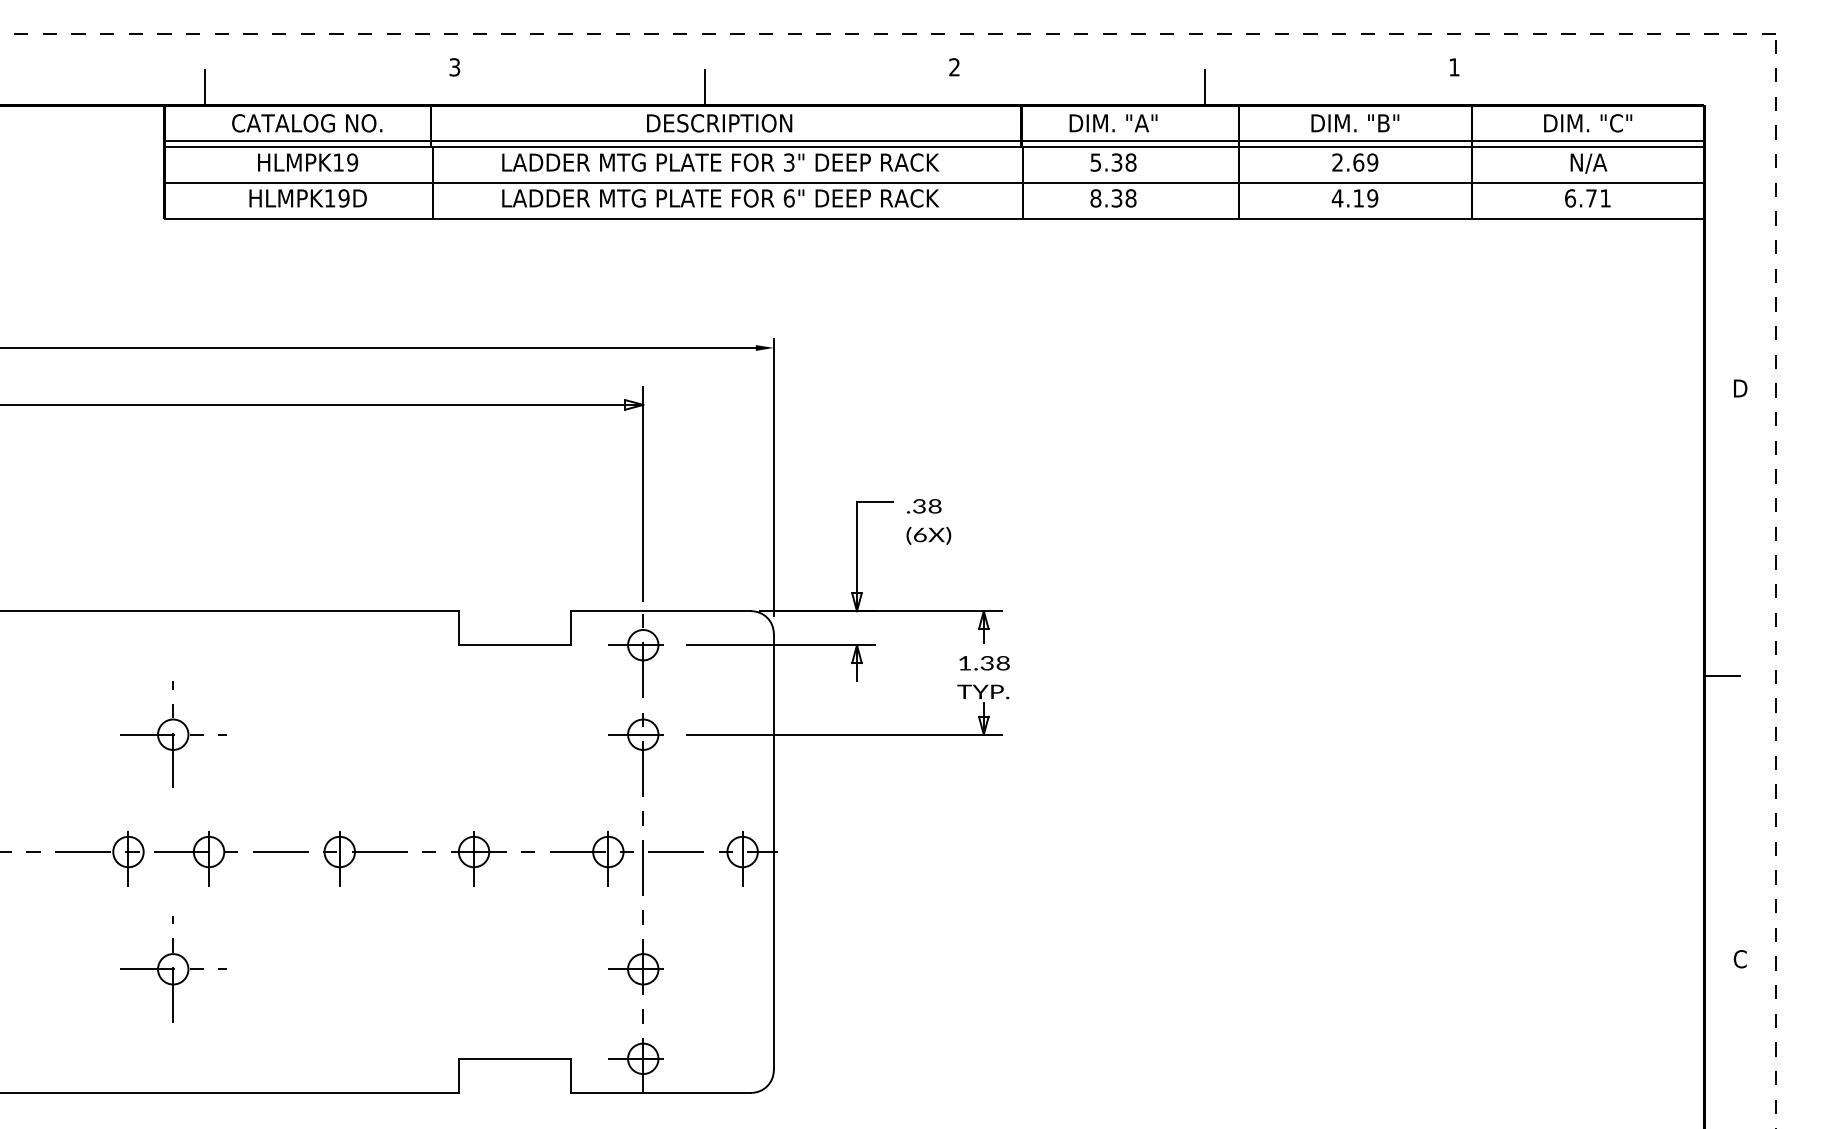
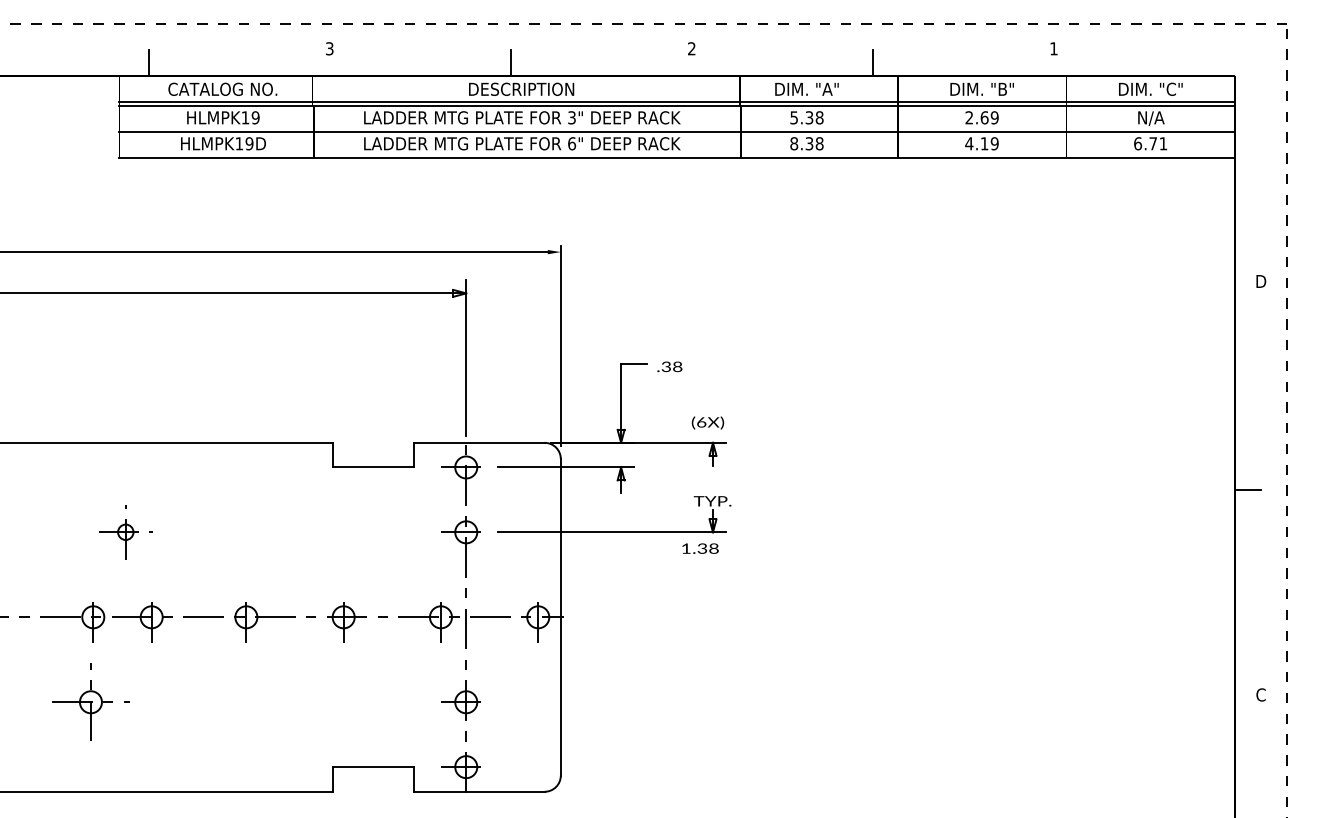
text: (928, 535) -> (707, 422), moved
text: (984, 663) -> (700, 548), moved
part: (173, 734) -> (125, 532), size x0.7
part: (173, 969) -> (91, 702), moved

